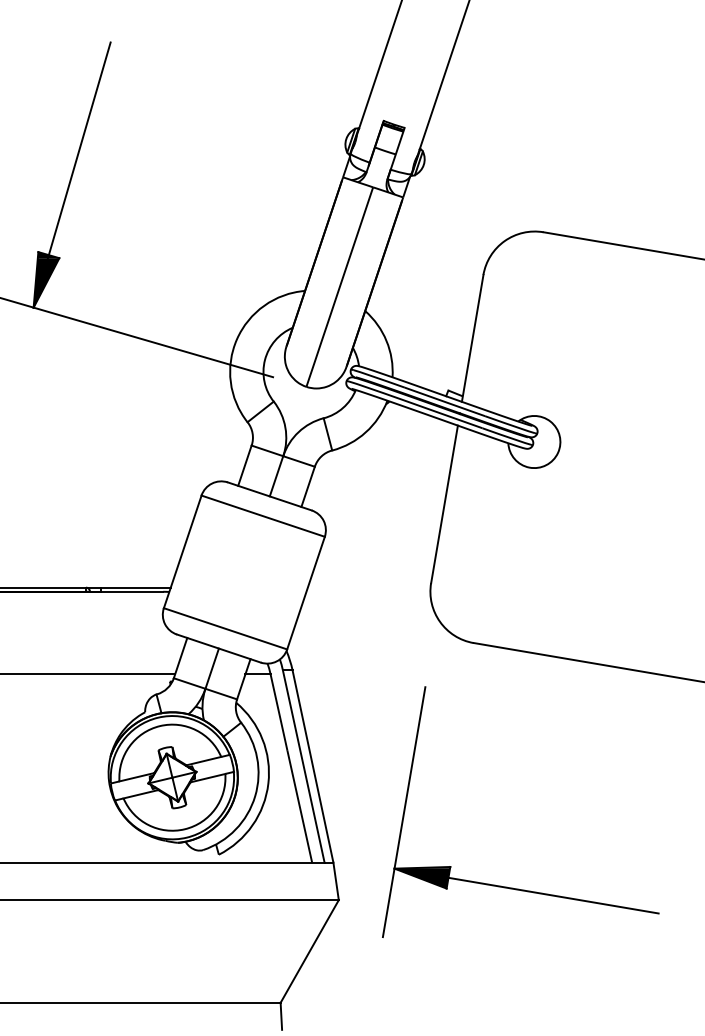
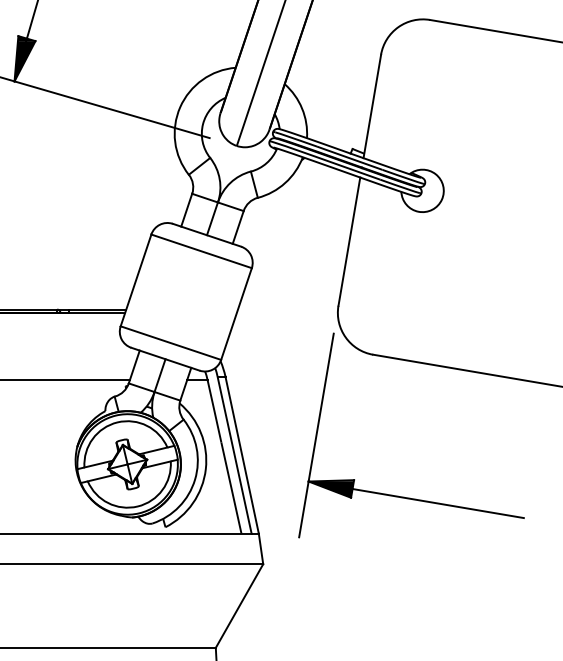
part: (507, 886) -> (400, 496), moved

